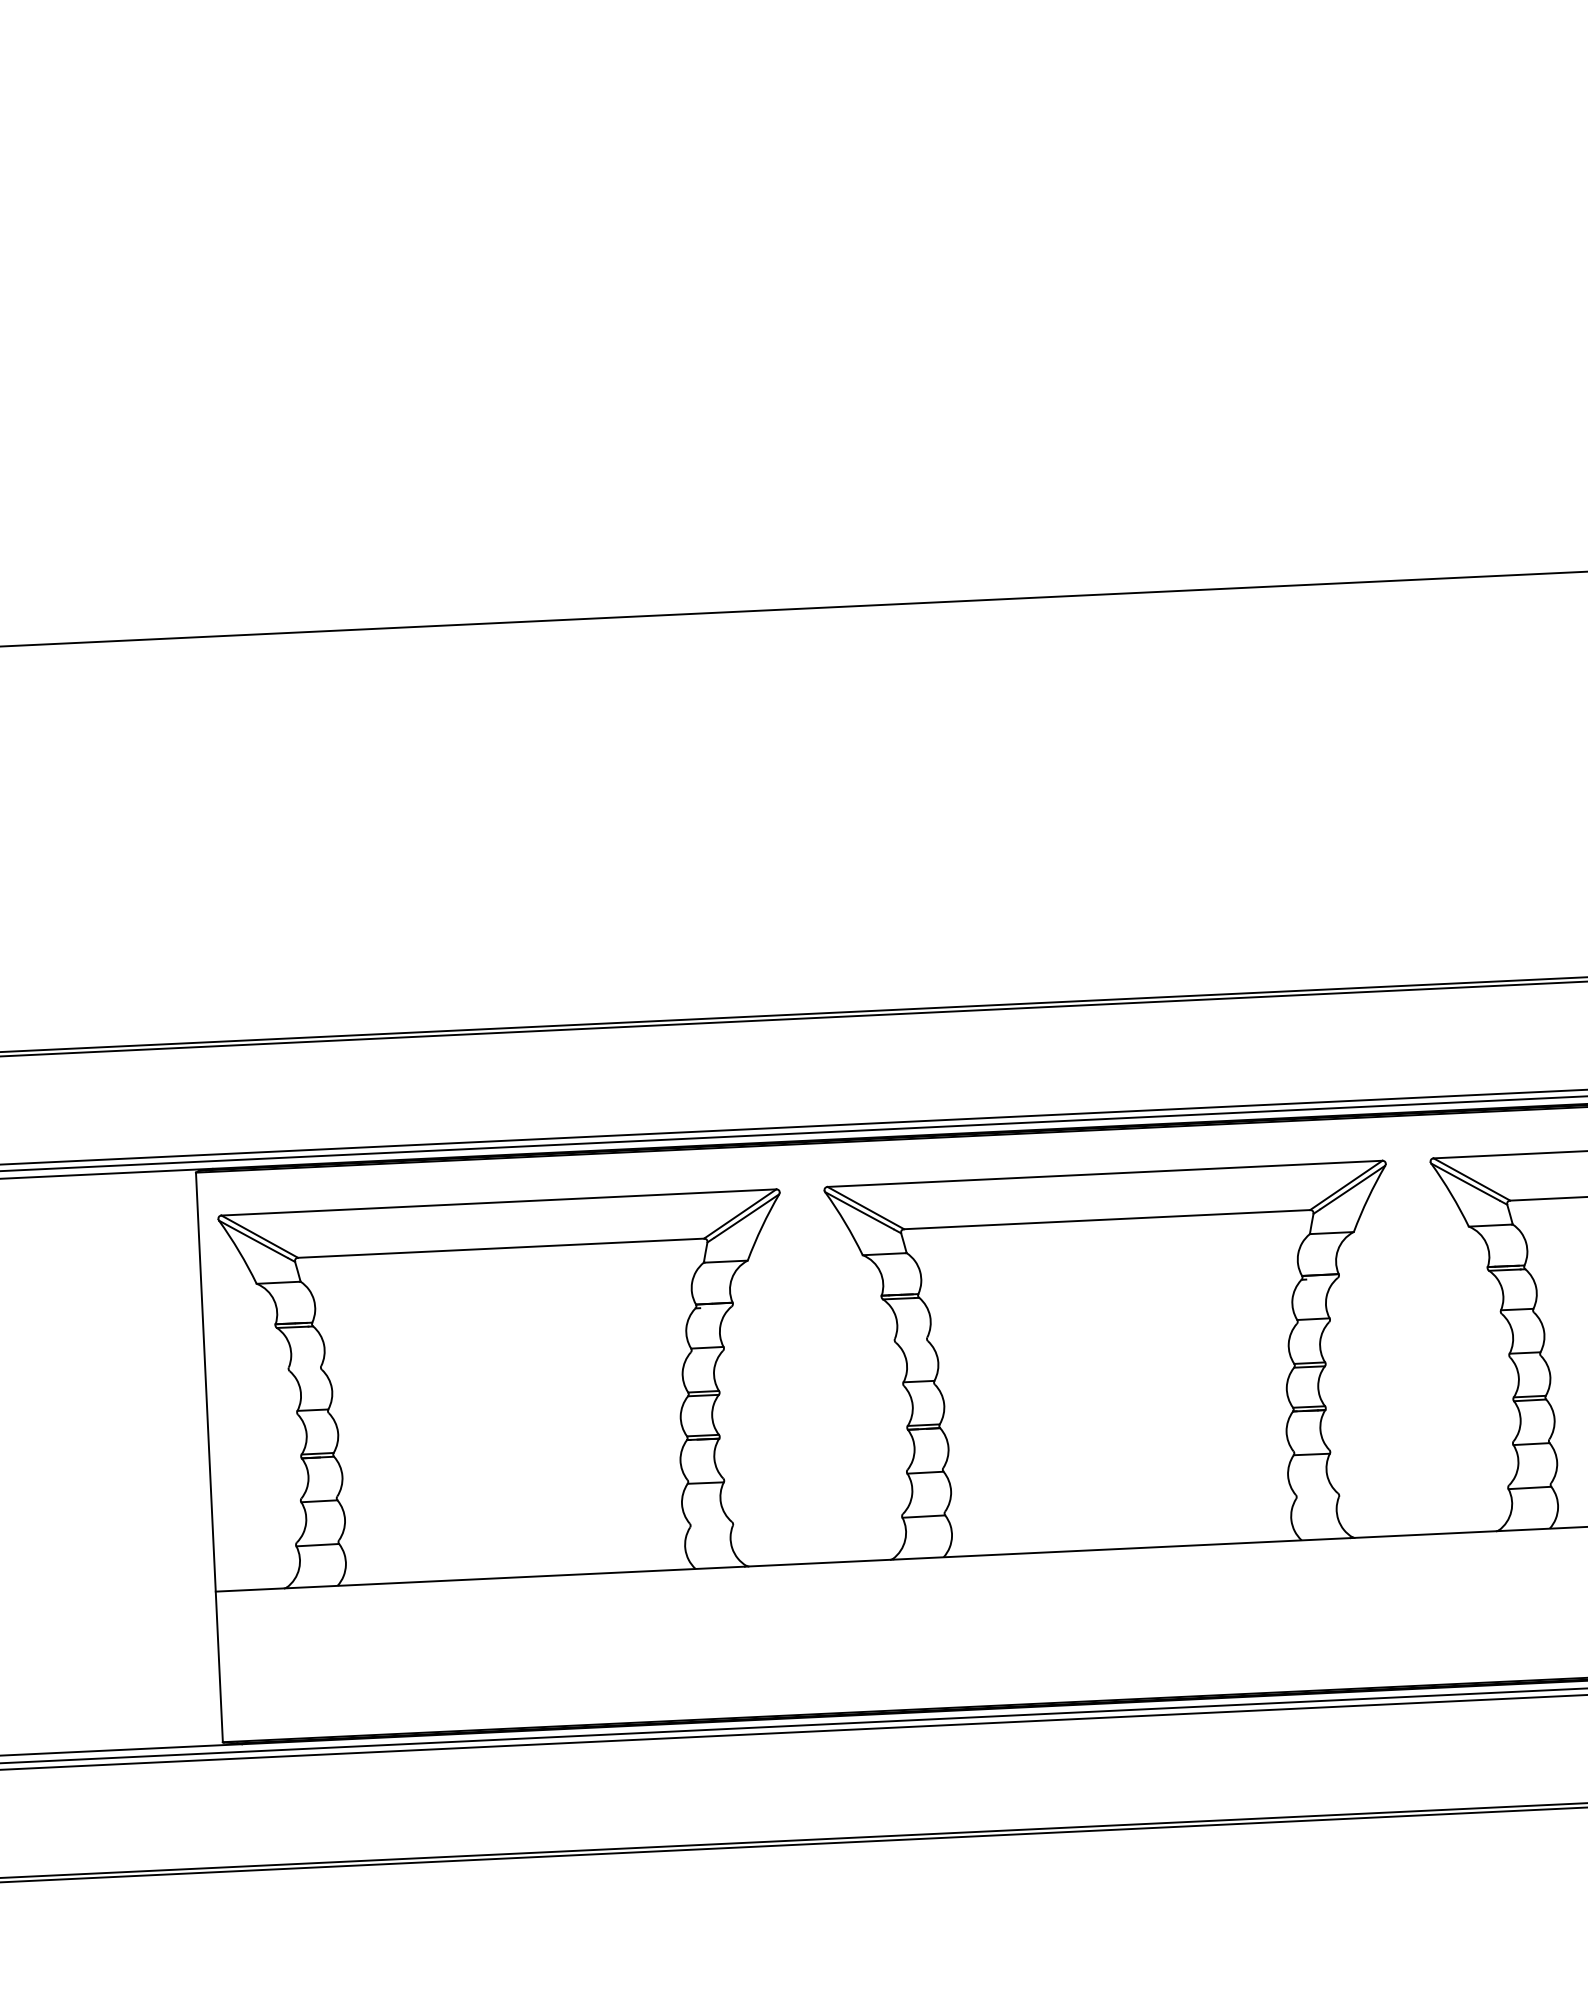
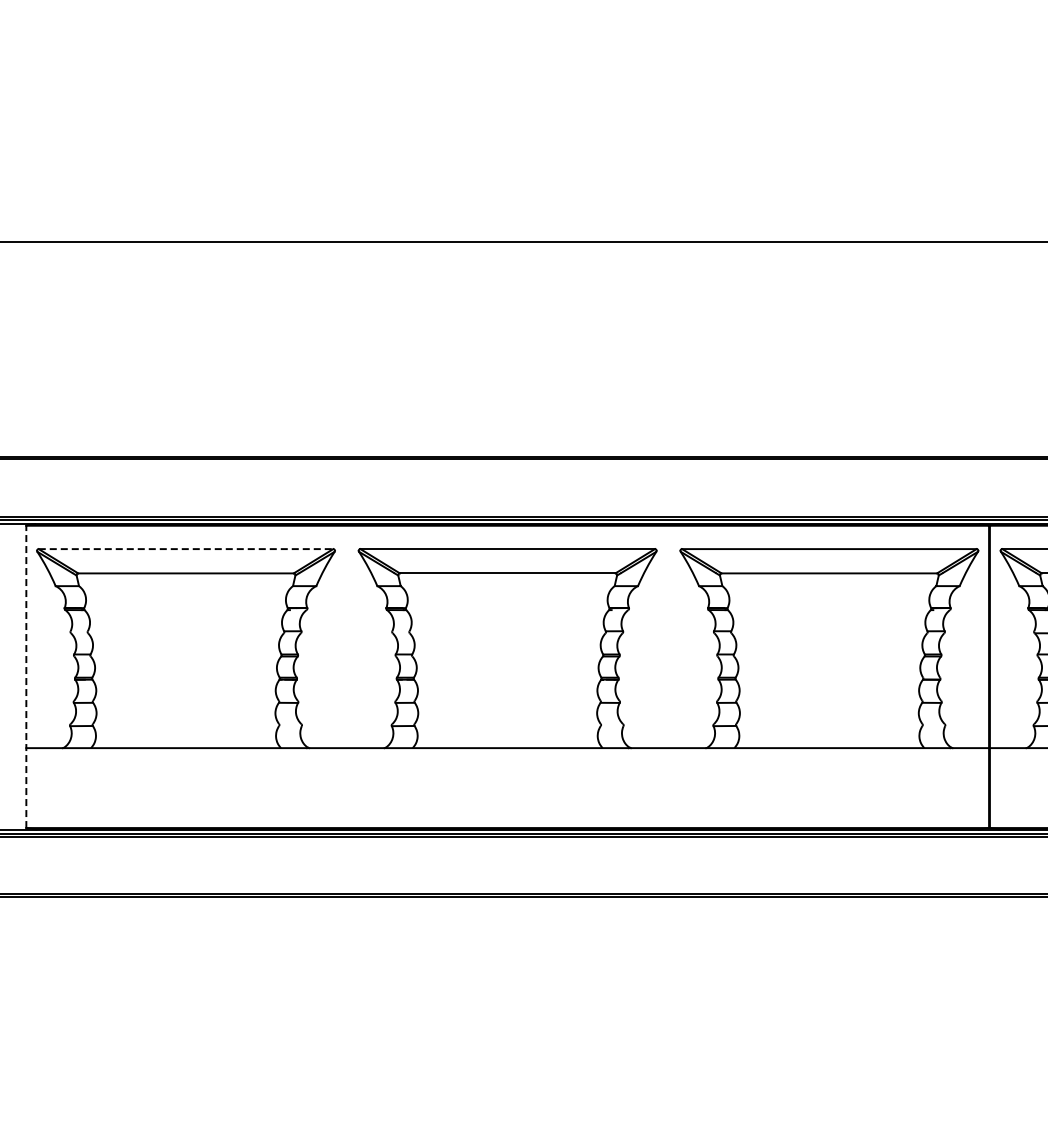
line: (499, 1203) -> (186, 549), solid -> dashed
line: (209, 1456) -> (26, 676), solid -> dashed

